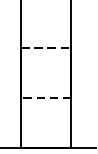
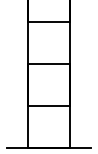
line: (45, 47) -> (48, 63), dashed -> solid
line: (45, 97) -> (48, 105), dashed -> solid

